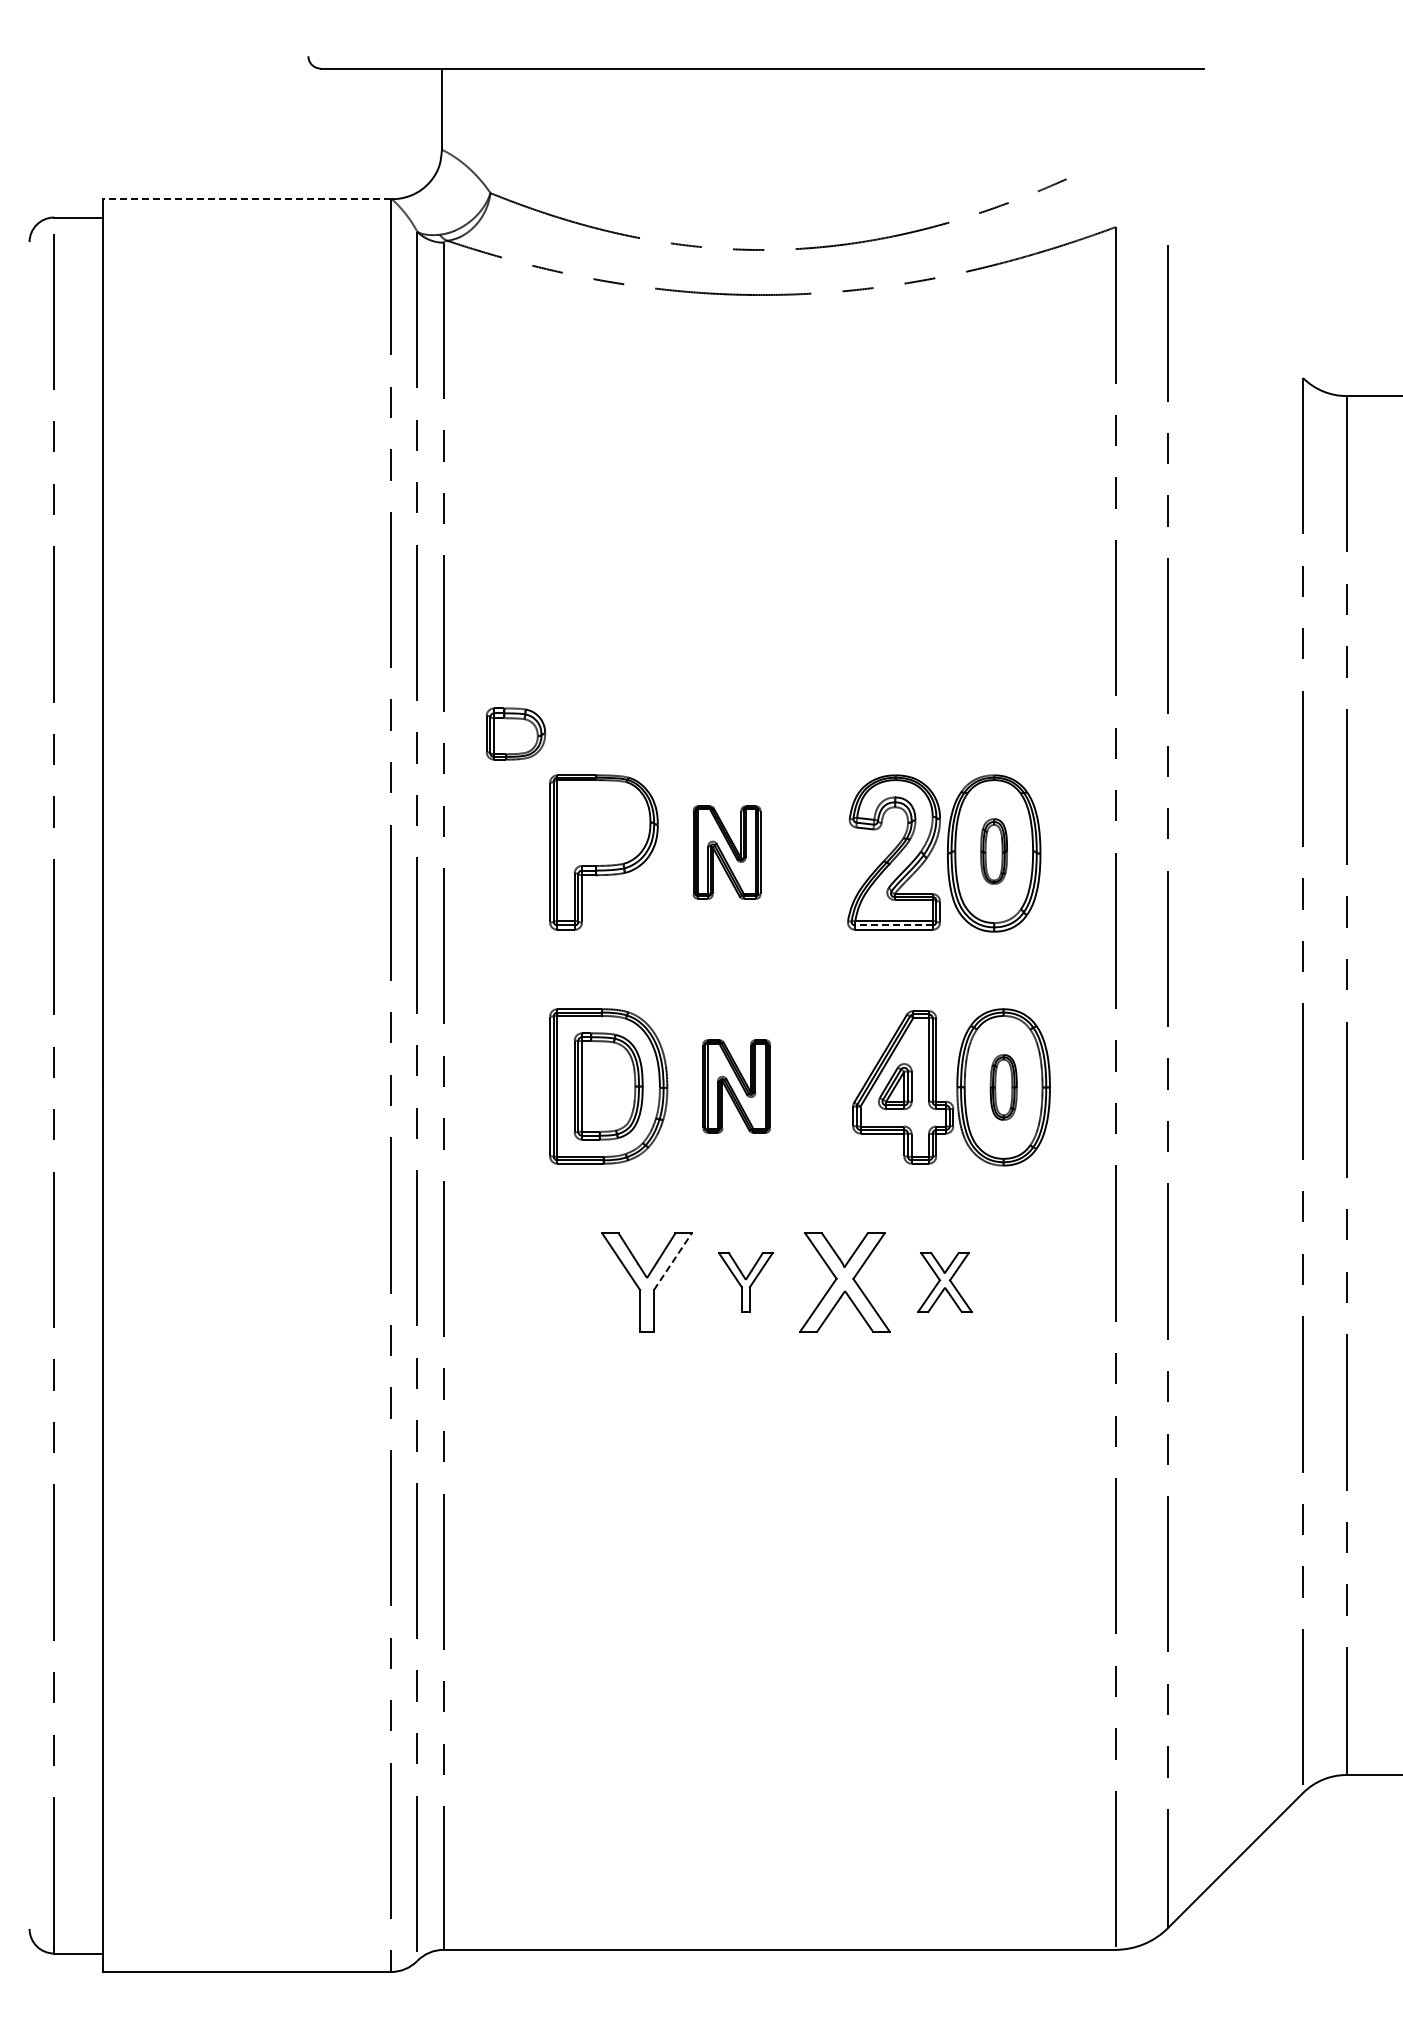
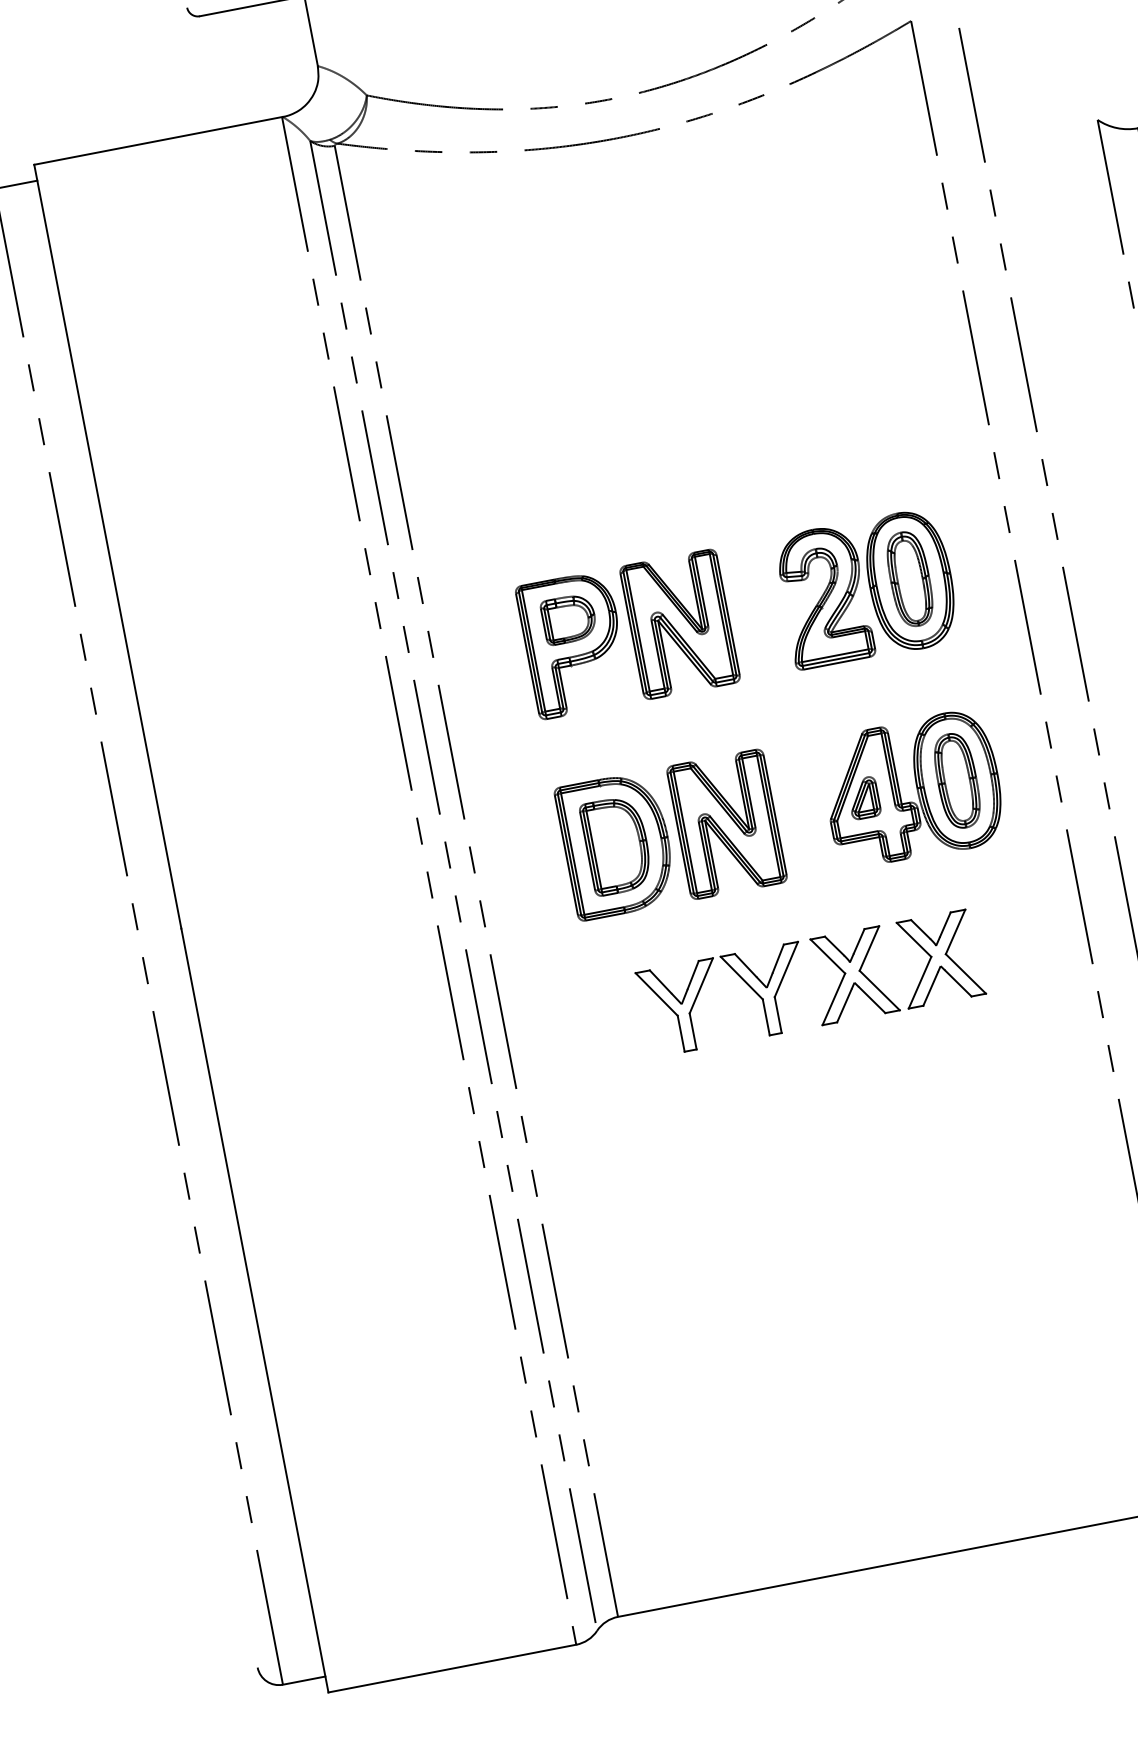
line: (247, 199) -> (158, 141), dashed -> solid
part: (515, 733) -> (568, 618), moved
part: (993, 851) -> (909, 579), size x1.67
part: (726, 852) -> (679, 624), size x1.67
line: (894, 925) -> (836, 659), dashed -> solid
part: (736, 1086) -> (727, 824), size x1.67
part: (1003, 1087) -> (957, 780), size x1.67
line: (673, 1261) -> (701, 985), dashed -> solid
part: (745, 1282) -> (767, 991), size x1.67
part: (944, 1282) -> (938, 958), size x1.67

